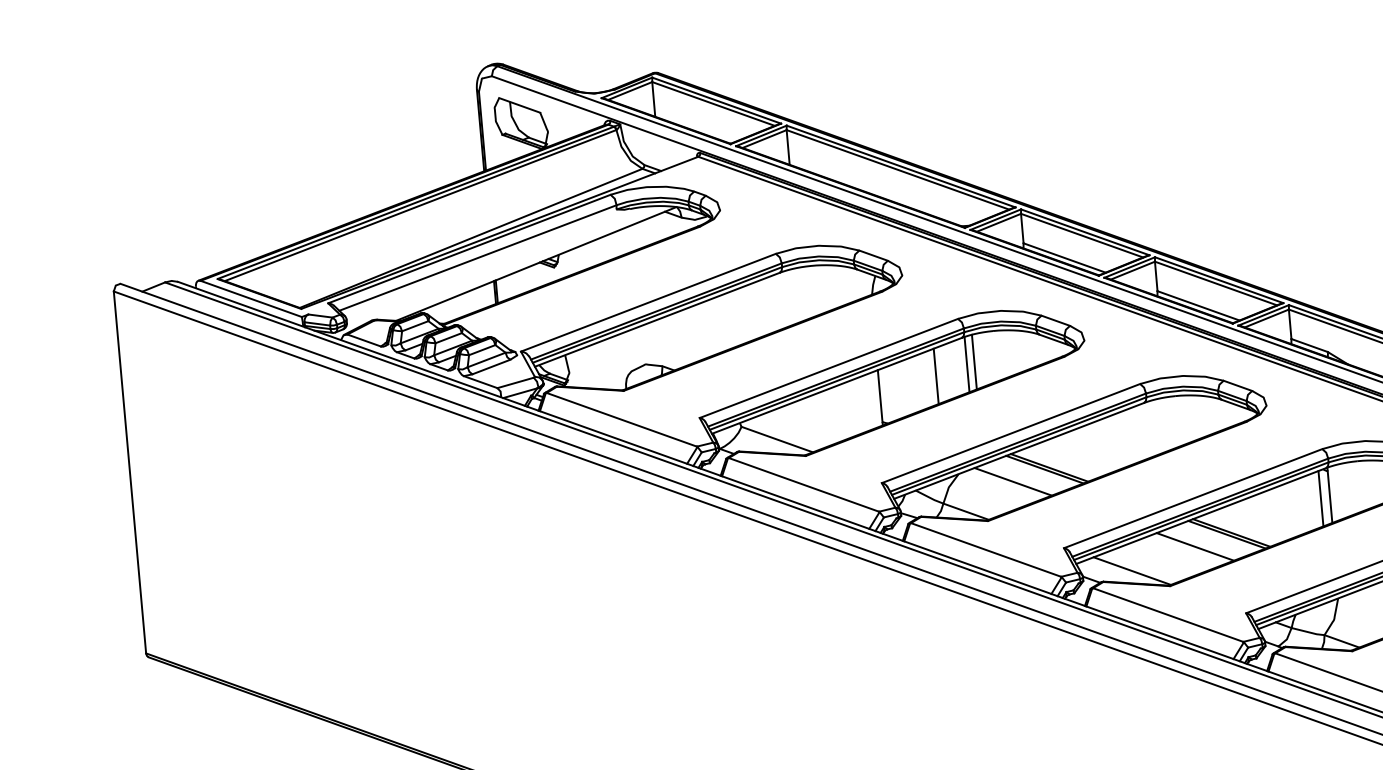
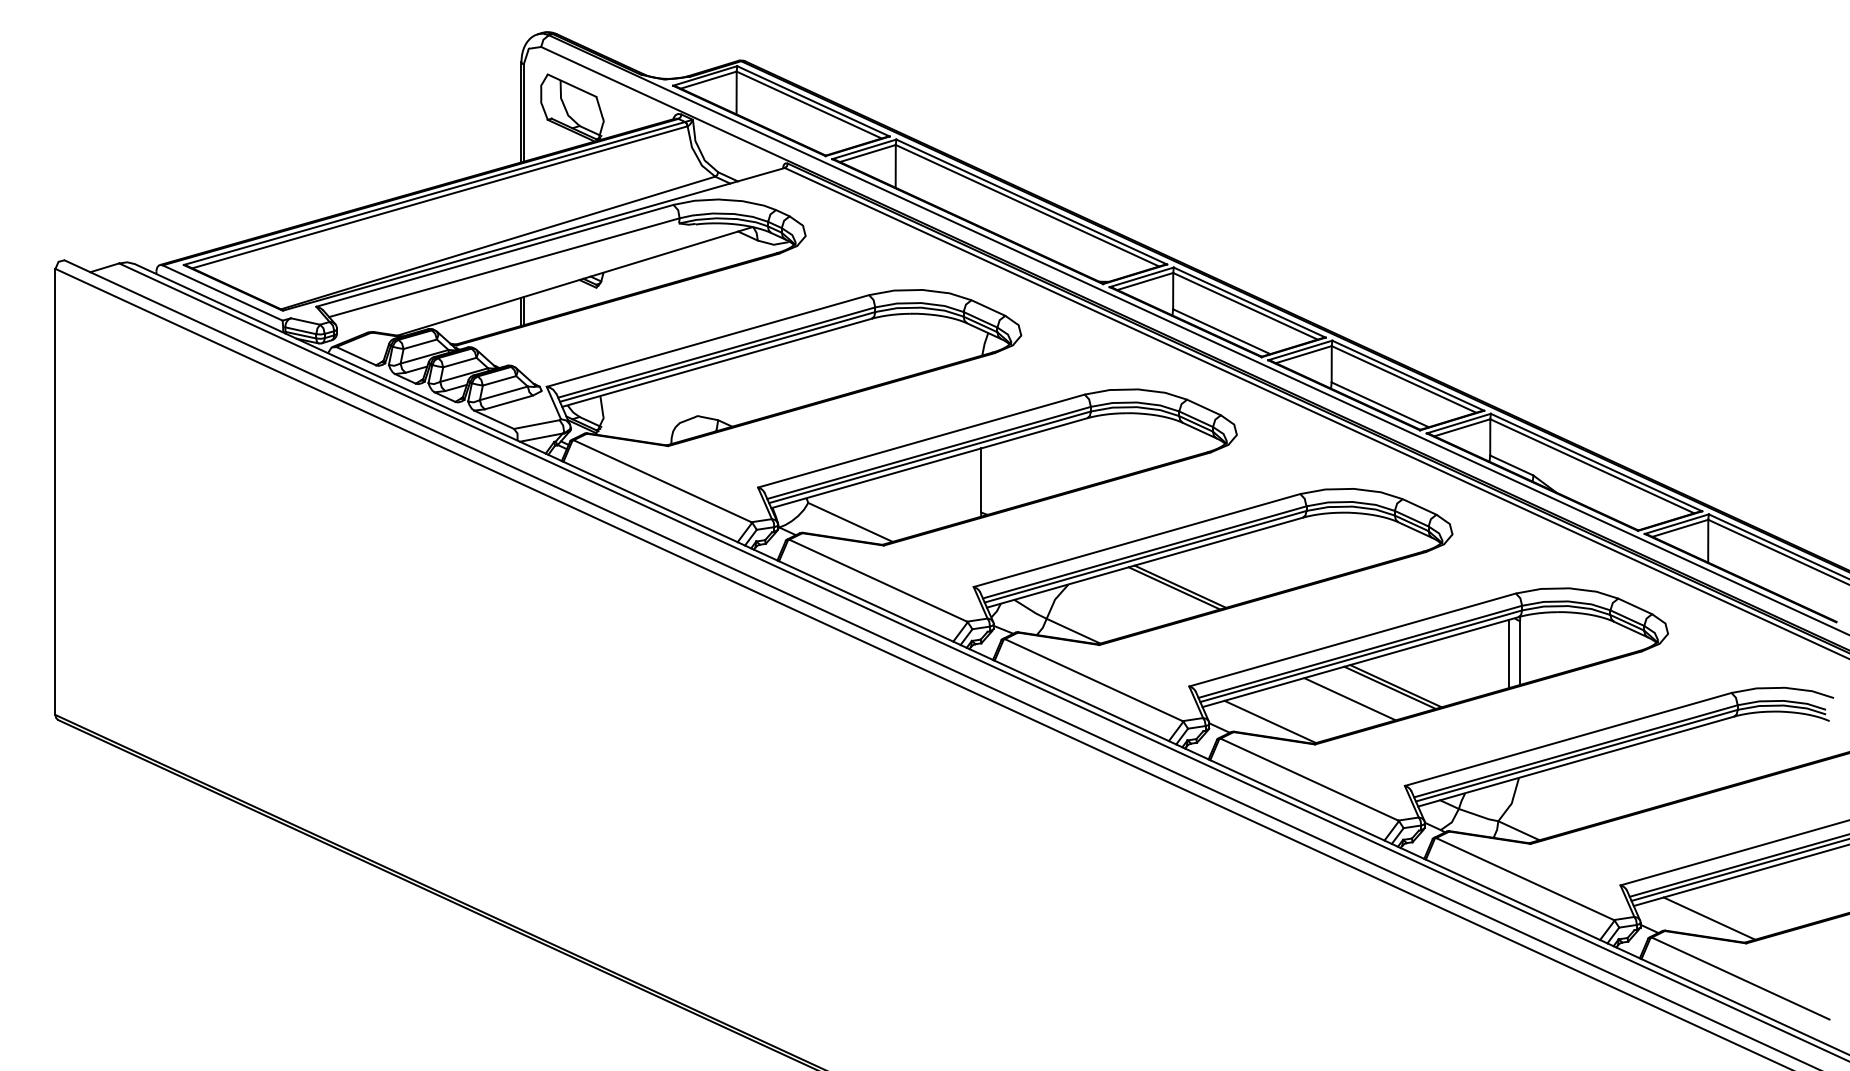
line: (974, 361) -> (1100, 448), removed
line: (966, 364) -> (1090, 451), removed
line: (935, 376) -> (1051, 462), removed
line: (1013, 481) -> (1134, 599), removed

